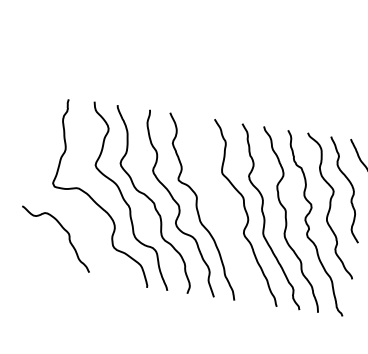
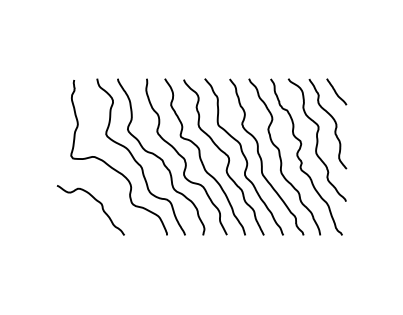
curve: (225, 208) -> (225, 155), added
curve: (63, 230) -> (96, 201), moved

